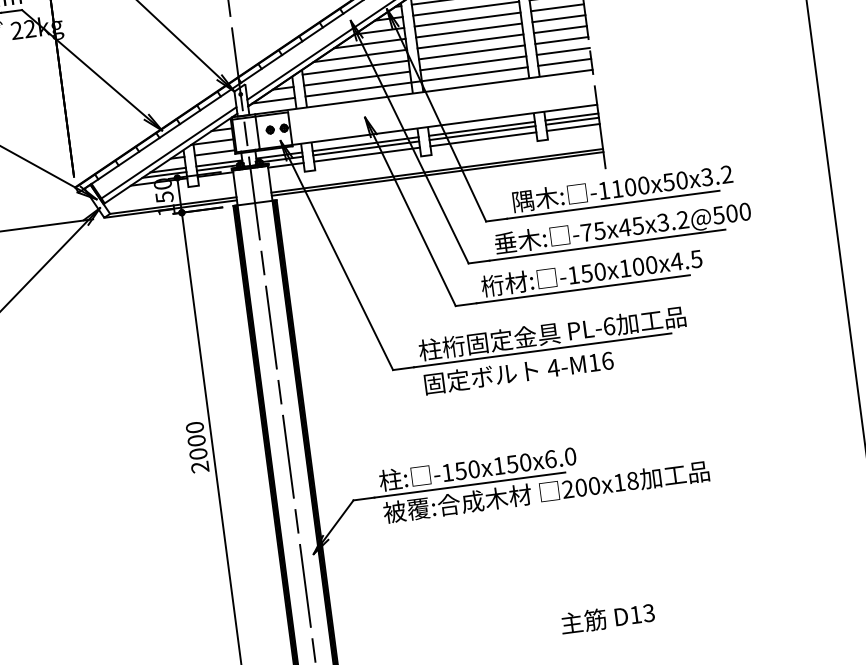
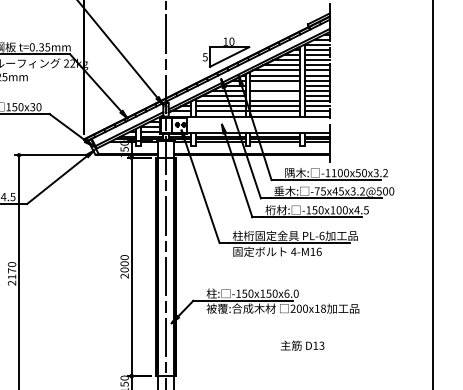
line: (467, 18) -> (275, 85), removed
line: (471, 42) -> (275, 96), removed
text: (607, 617) -> (302, 345), moved

